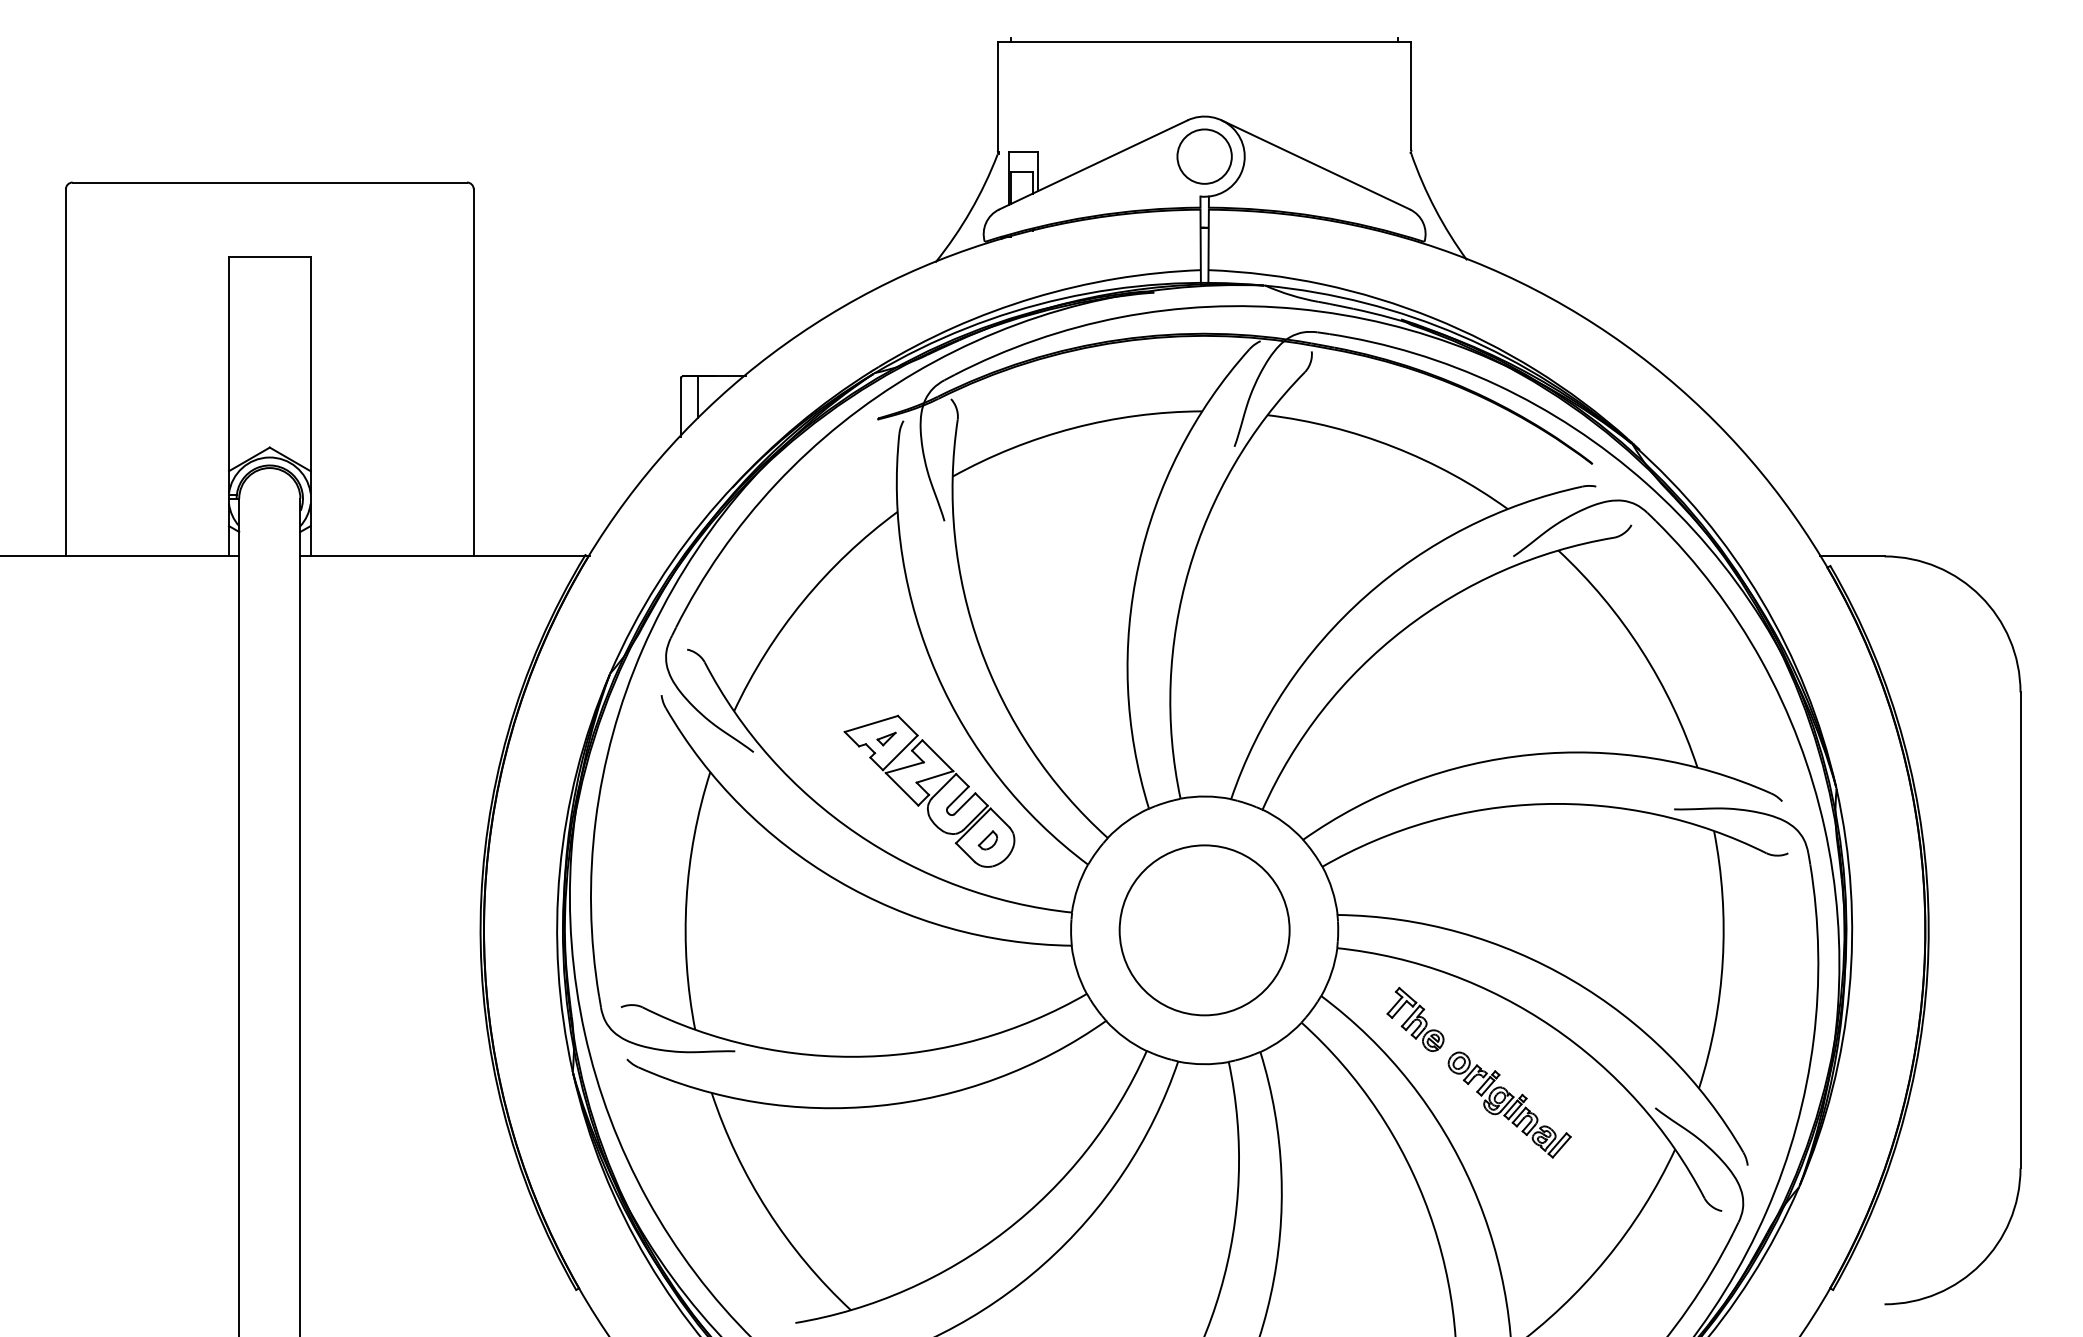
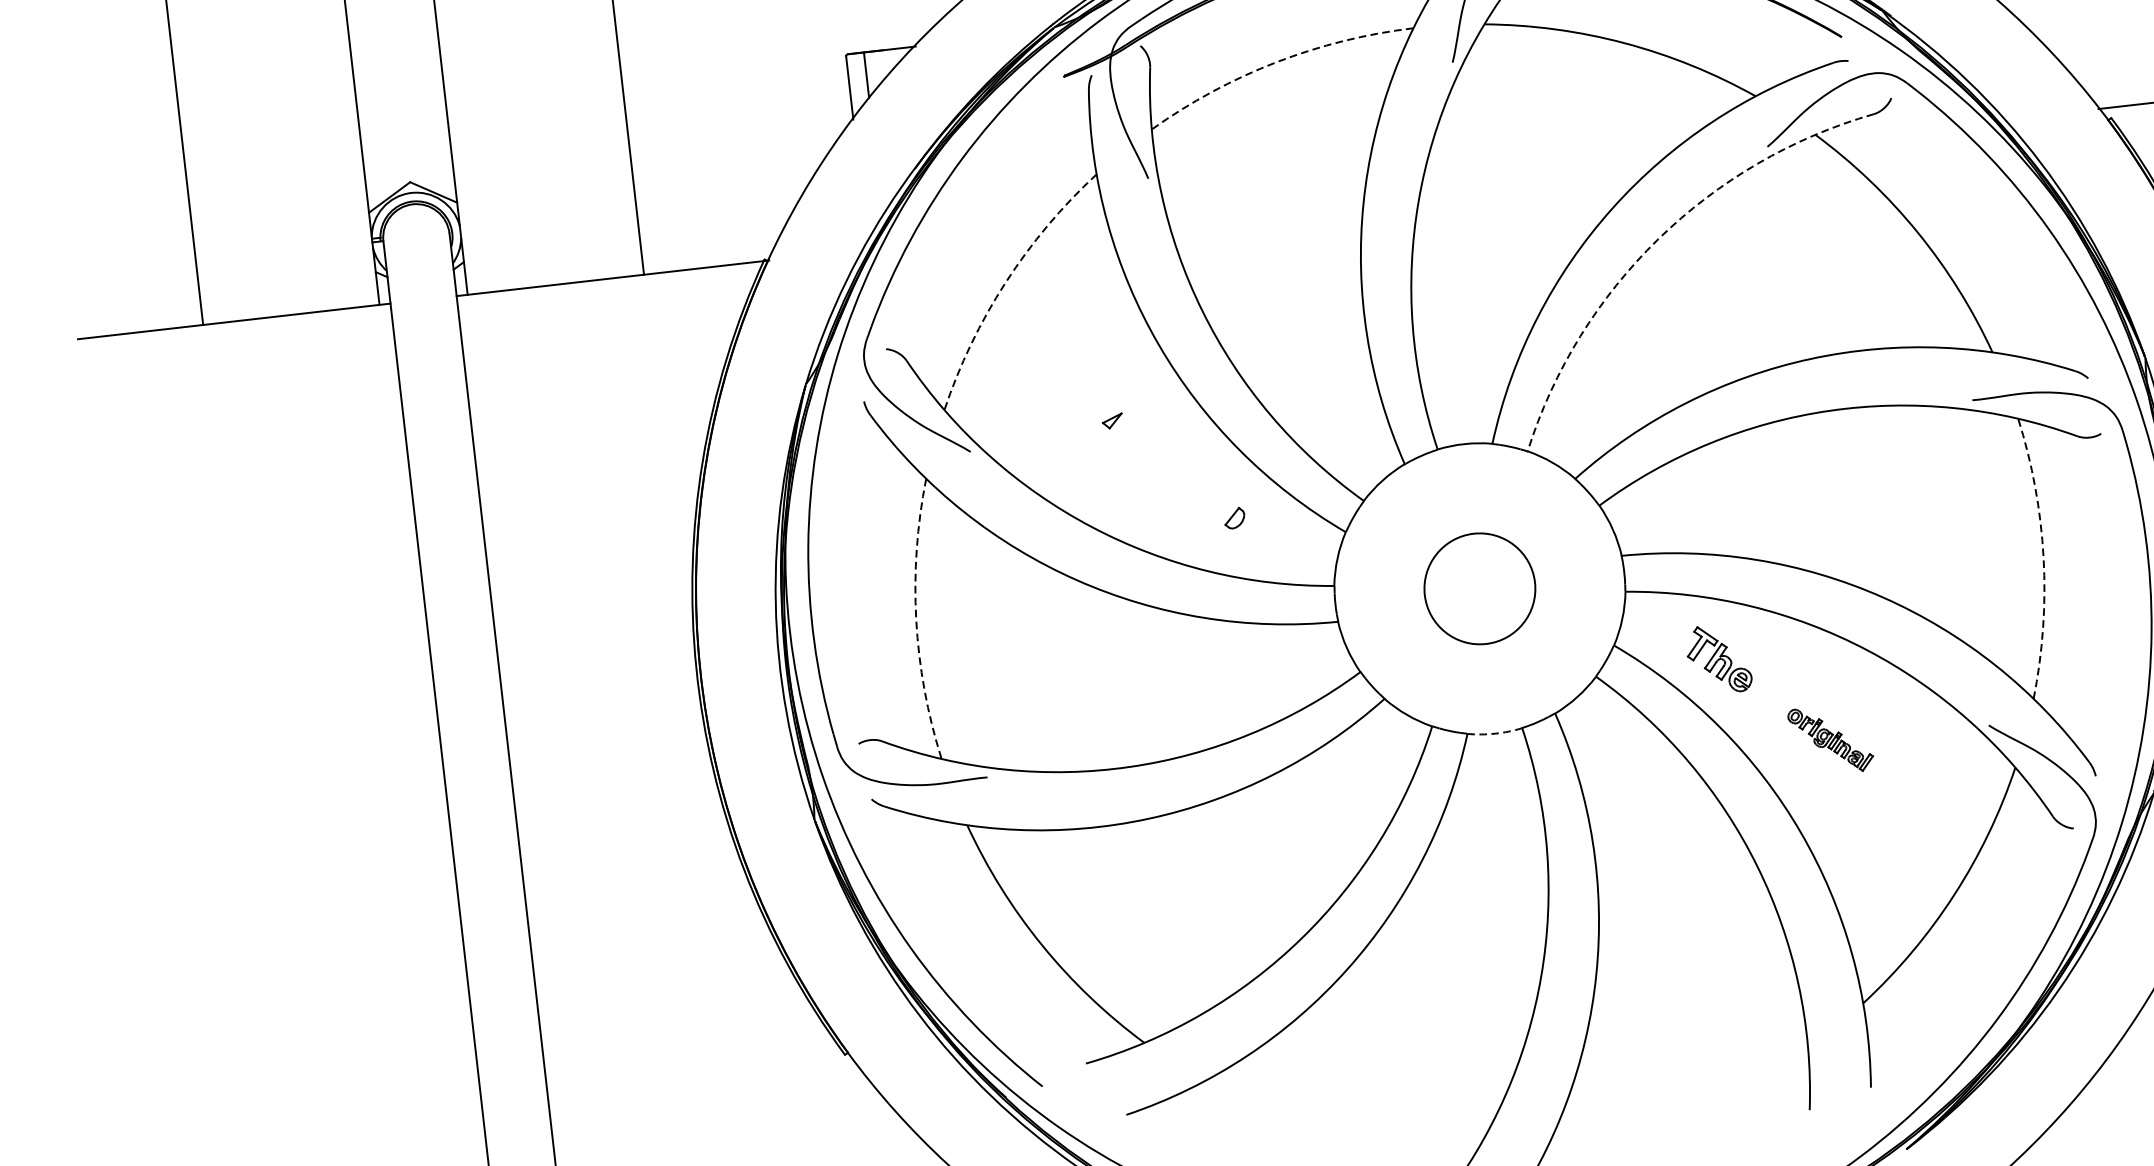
arc: (1073, 428) -> (1276, 62), solid -> dashed
arc: (803, 601) -> (1005, 282), solid -> dashed
arc: (1404, 629) -> (1658, 239), solid -> dashed
part: (929, 790) -> (1165, 471), removed
arc: (686, 900) -> (916, 620), solid -> dashed
circle: (1204, 930) -> (1479, 589), size x0.6
arc: (1722, 960) -> (2043, 557), solid -> dashed
arc: (1203, 1064) -> (1495, 733), solid -> dashed
part: (1509, 1104) -> (1830, 739), size x0.6

